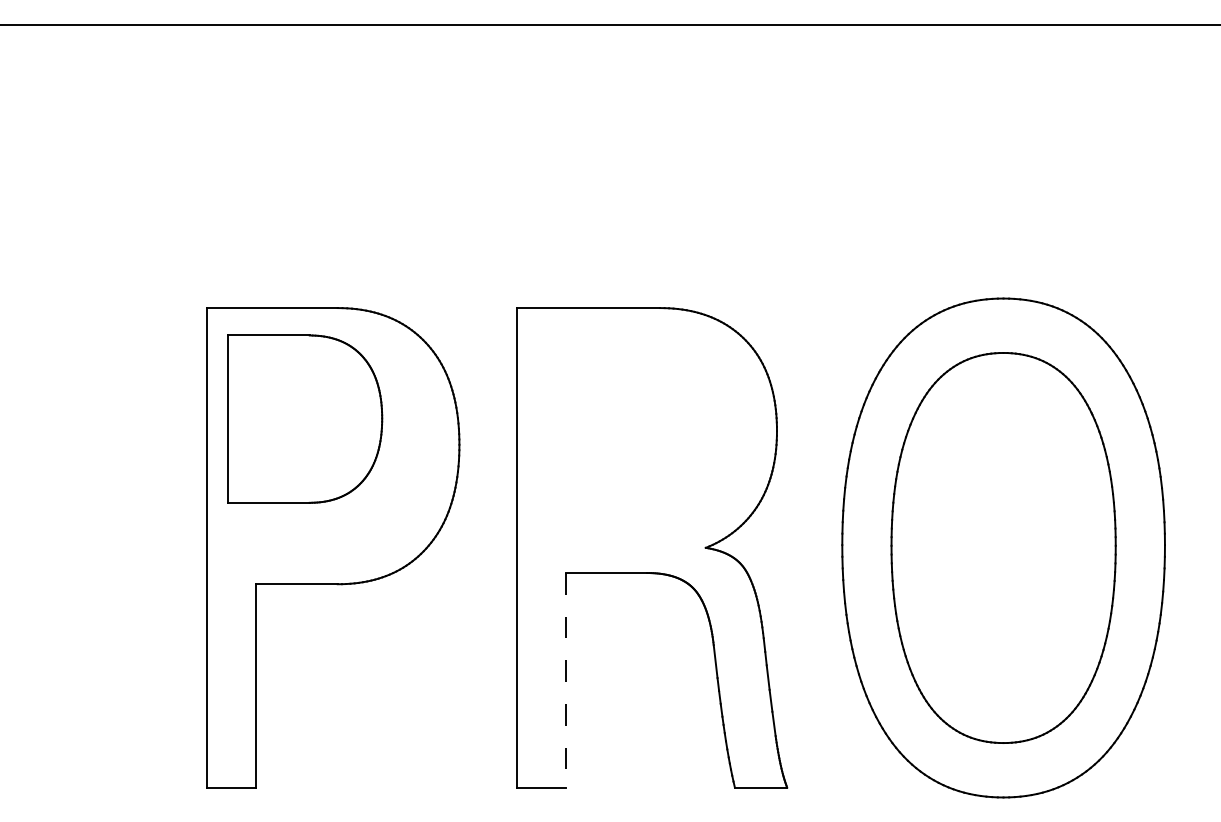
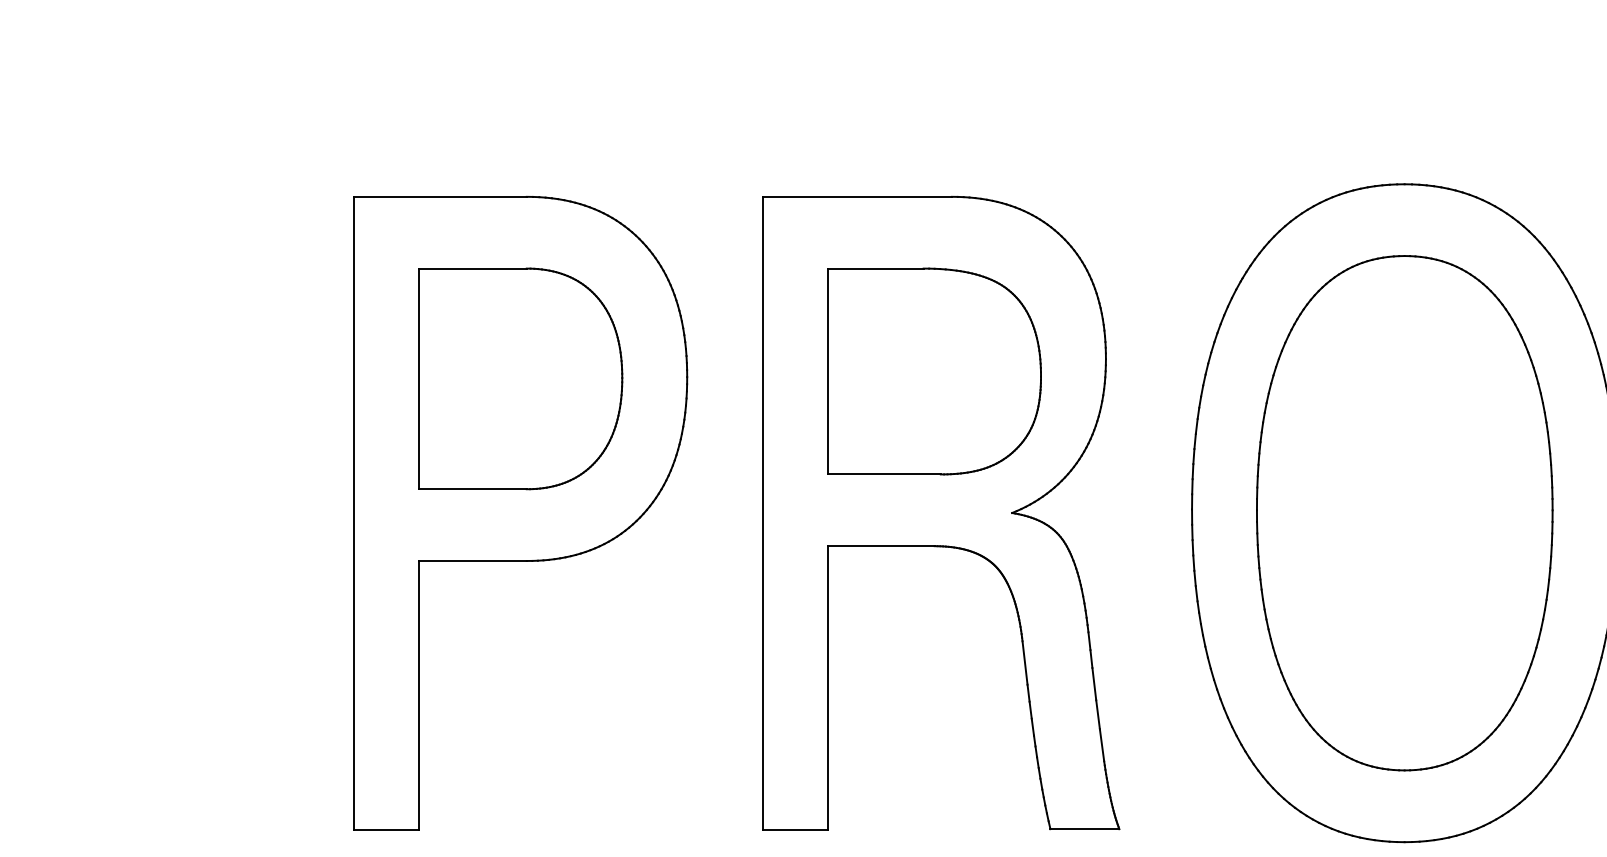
part: (305, 418) -> (521, 378), moved
part: (646, 440) -> (933, 371), added
line: (566, 680) -> (828, 687), dashed -> solid

